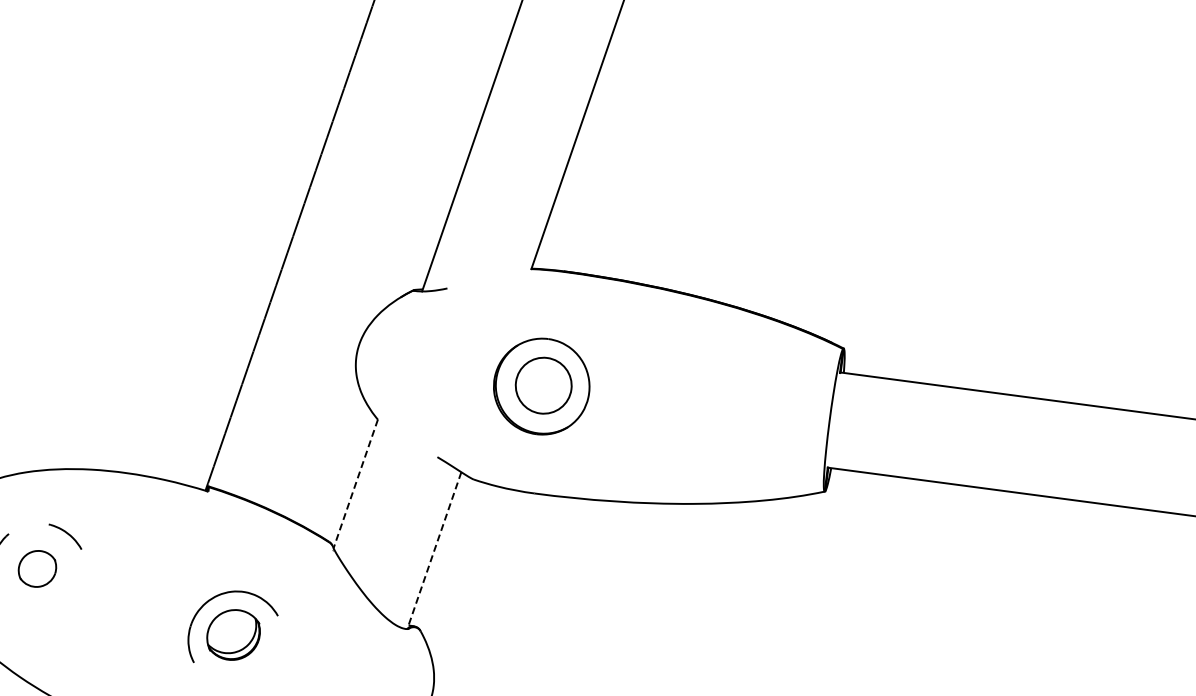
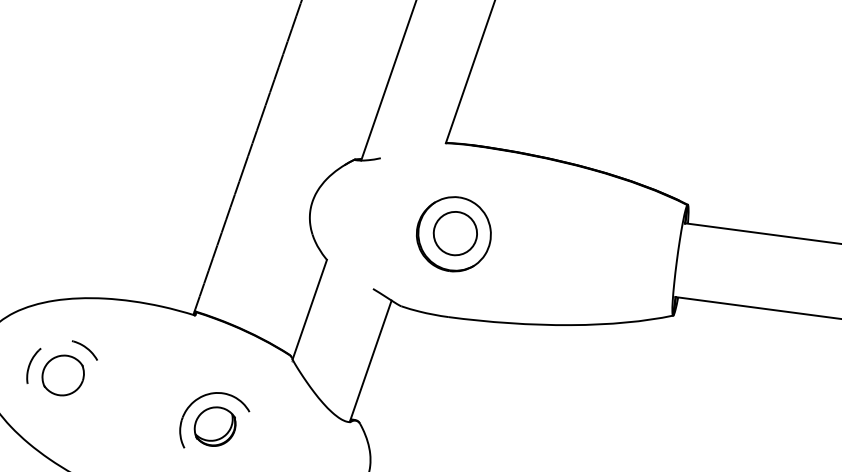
line: (355, 484) -> (309, 310), dashed -> solid
line: (434, 550) -> (370, 361), dashed -> solid
part: (37, 568) -> (63, 375), size x1.43

